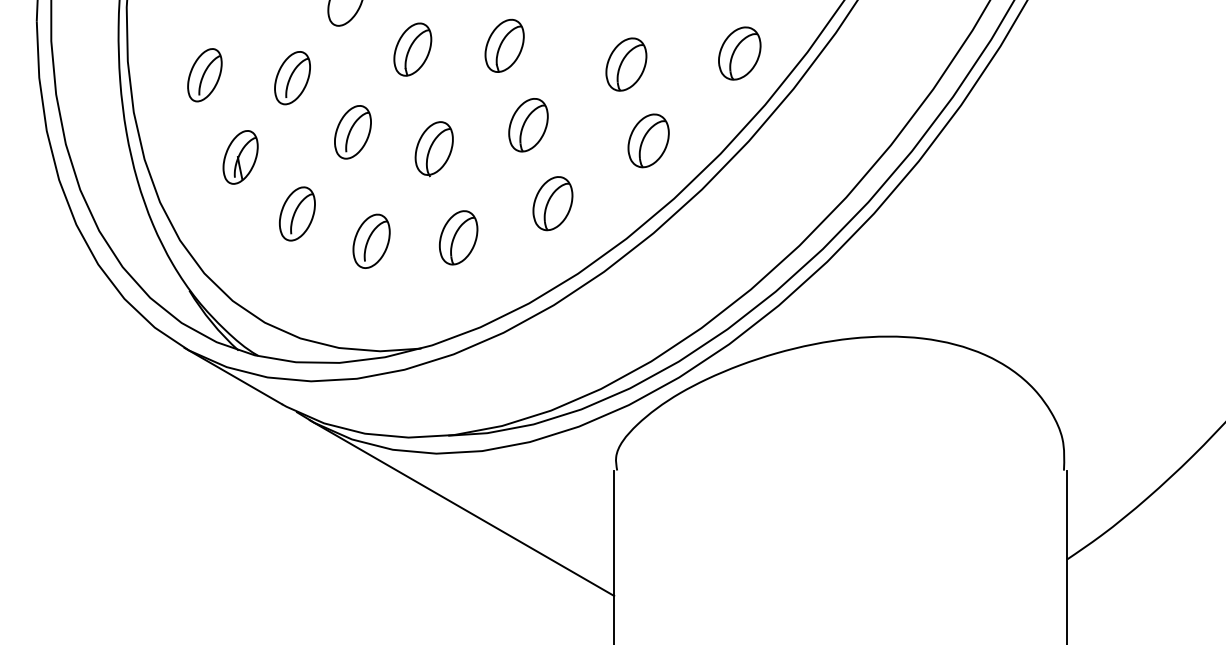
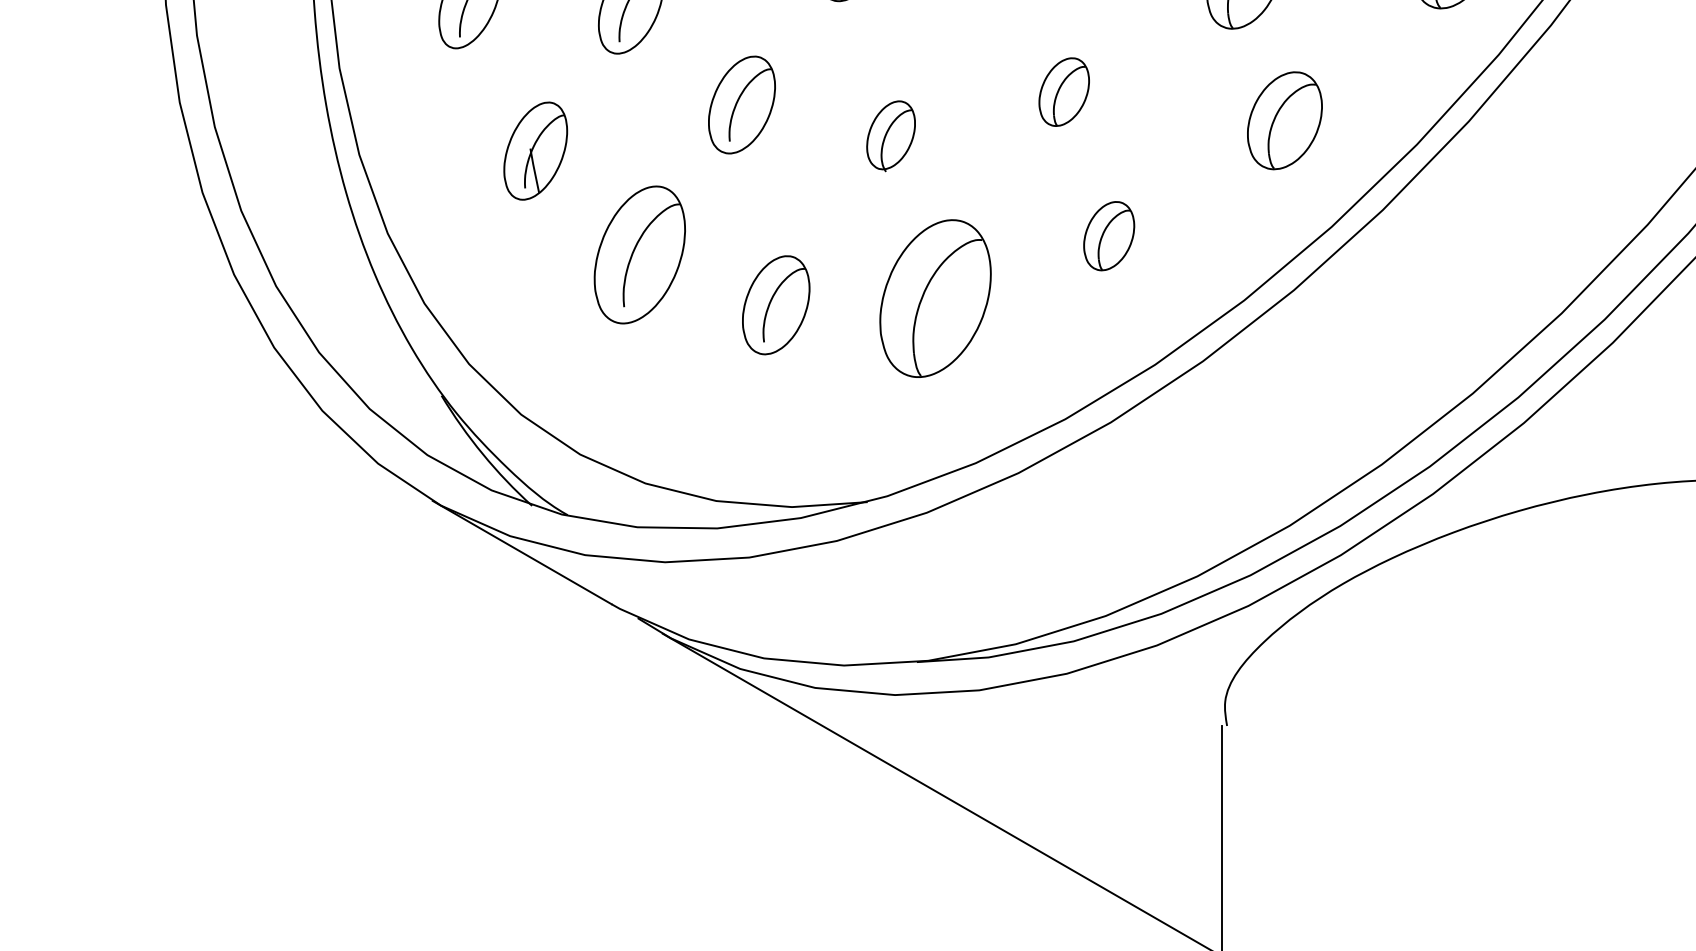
part: (528, 125) -> (1064, 92), size x0.7
part: (433, 149) -> (889, 136), size x0.7
part: (552, 203) -> (1108, 235), size x0.7
part: (297, 213) -> (640, 254), size x1.4
part: (458, 237) -> (935, 298), size x1.6

